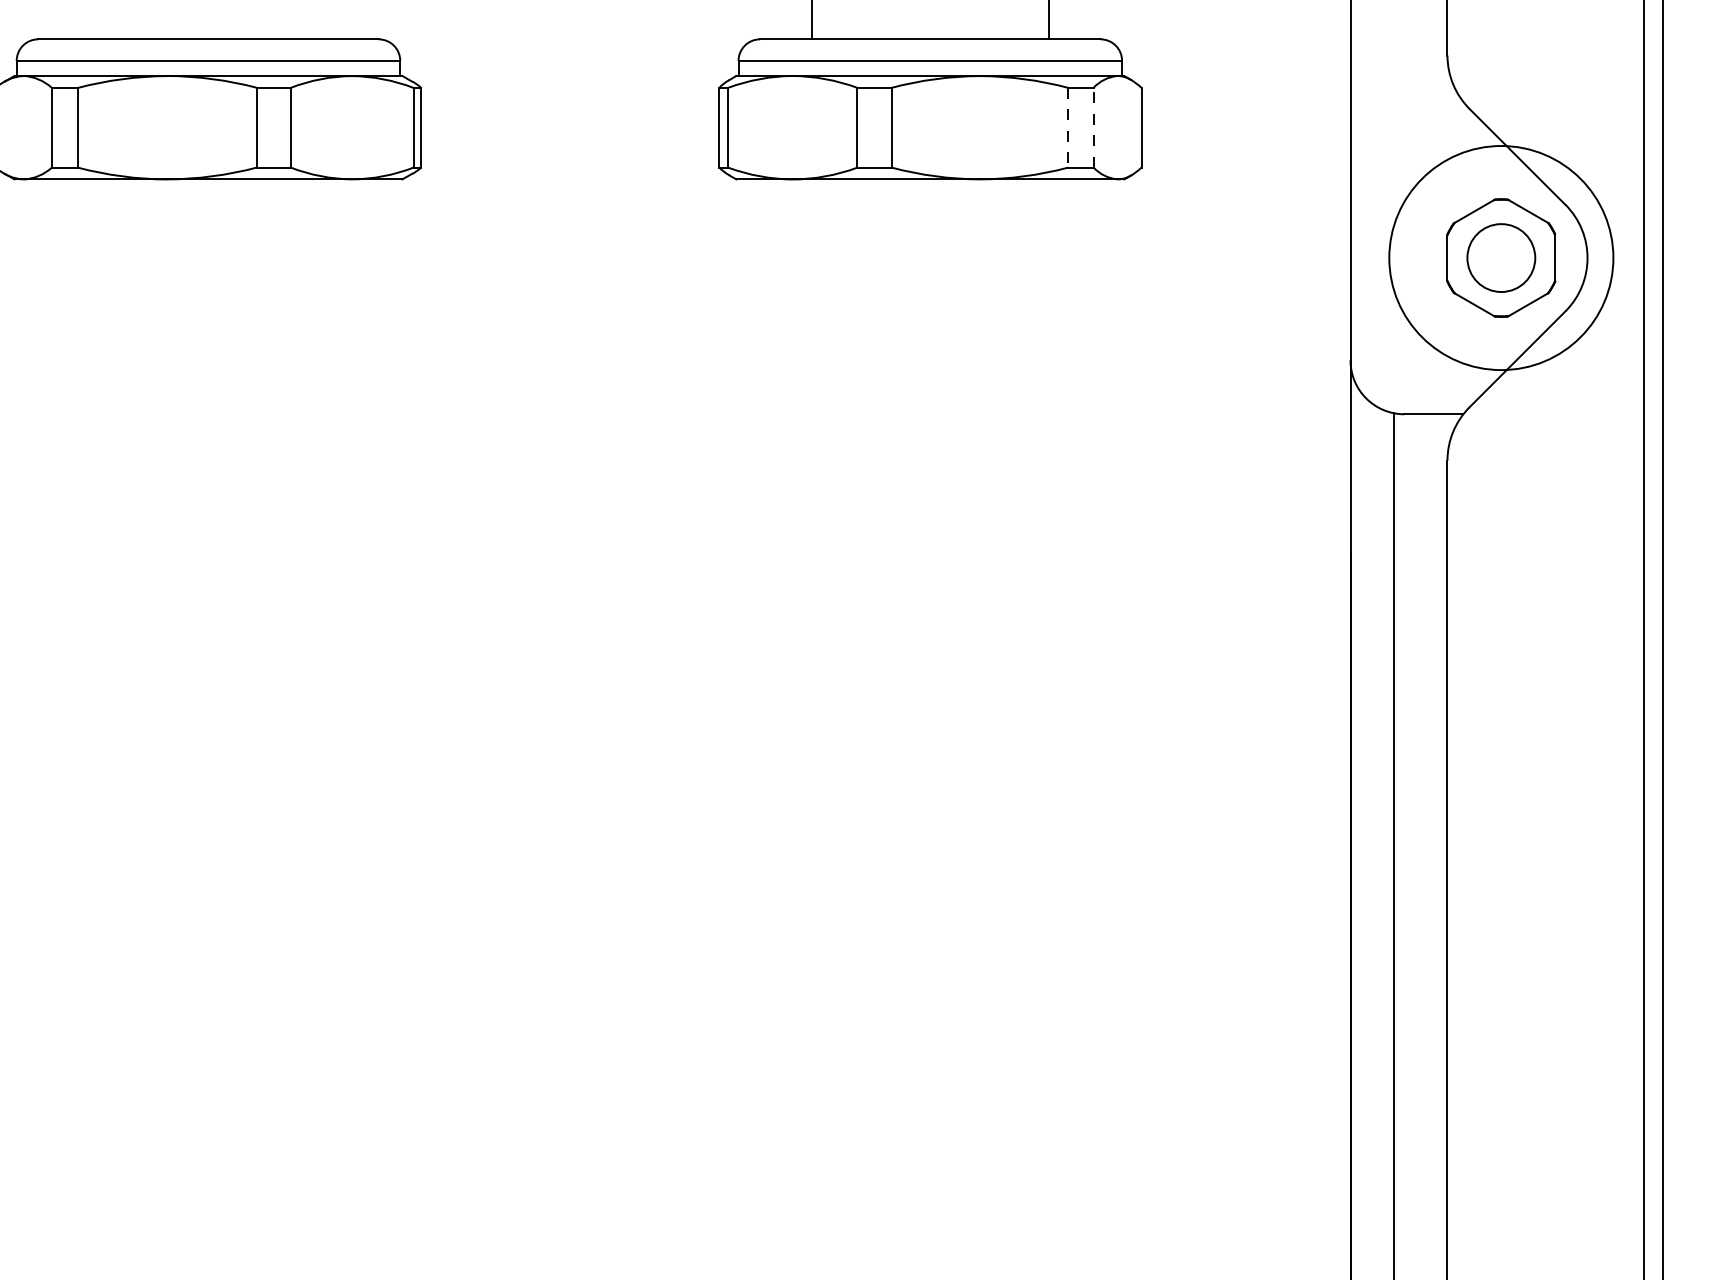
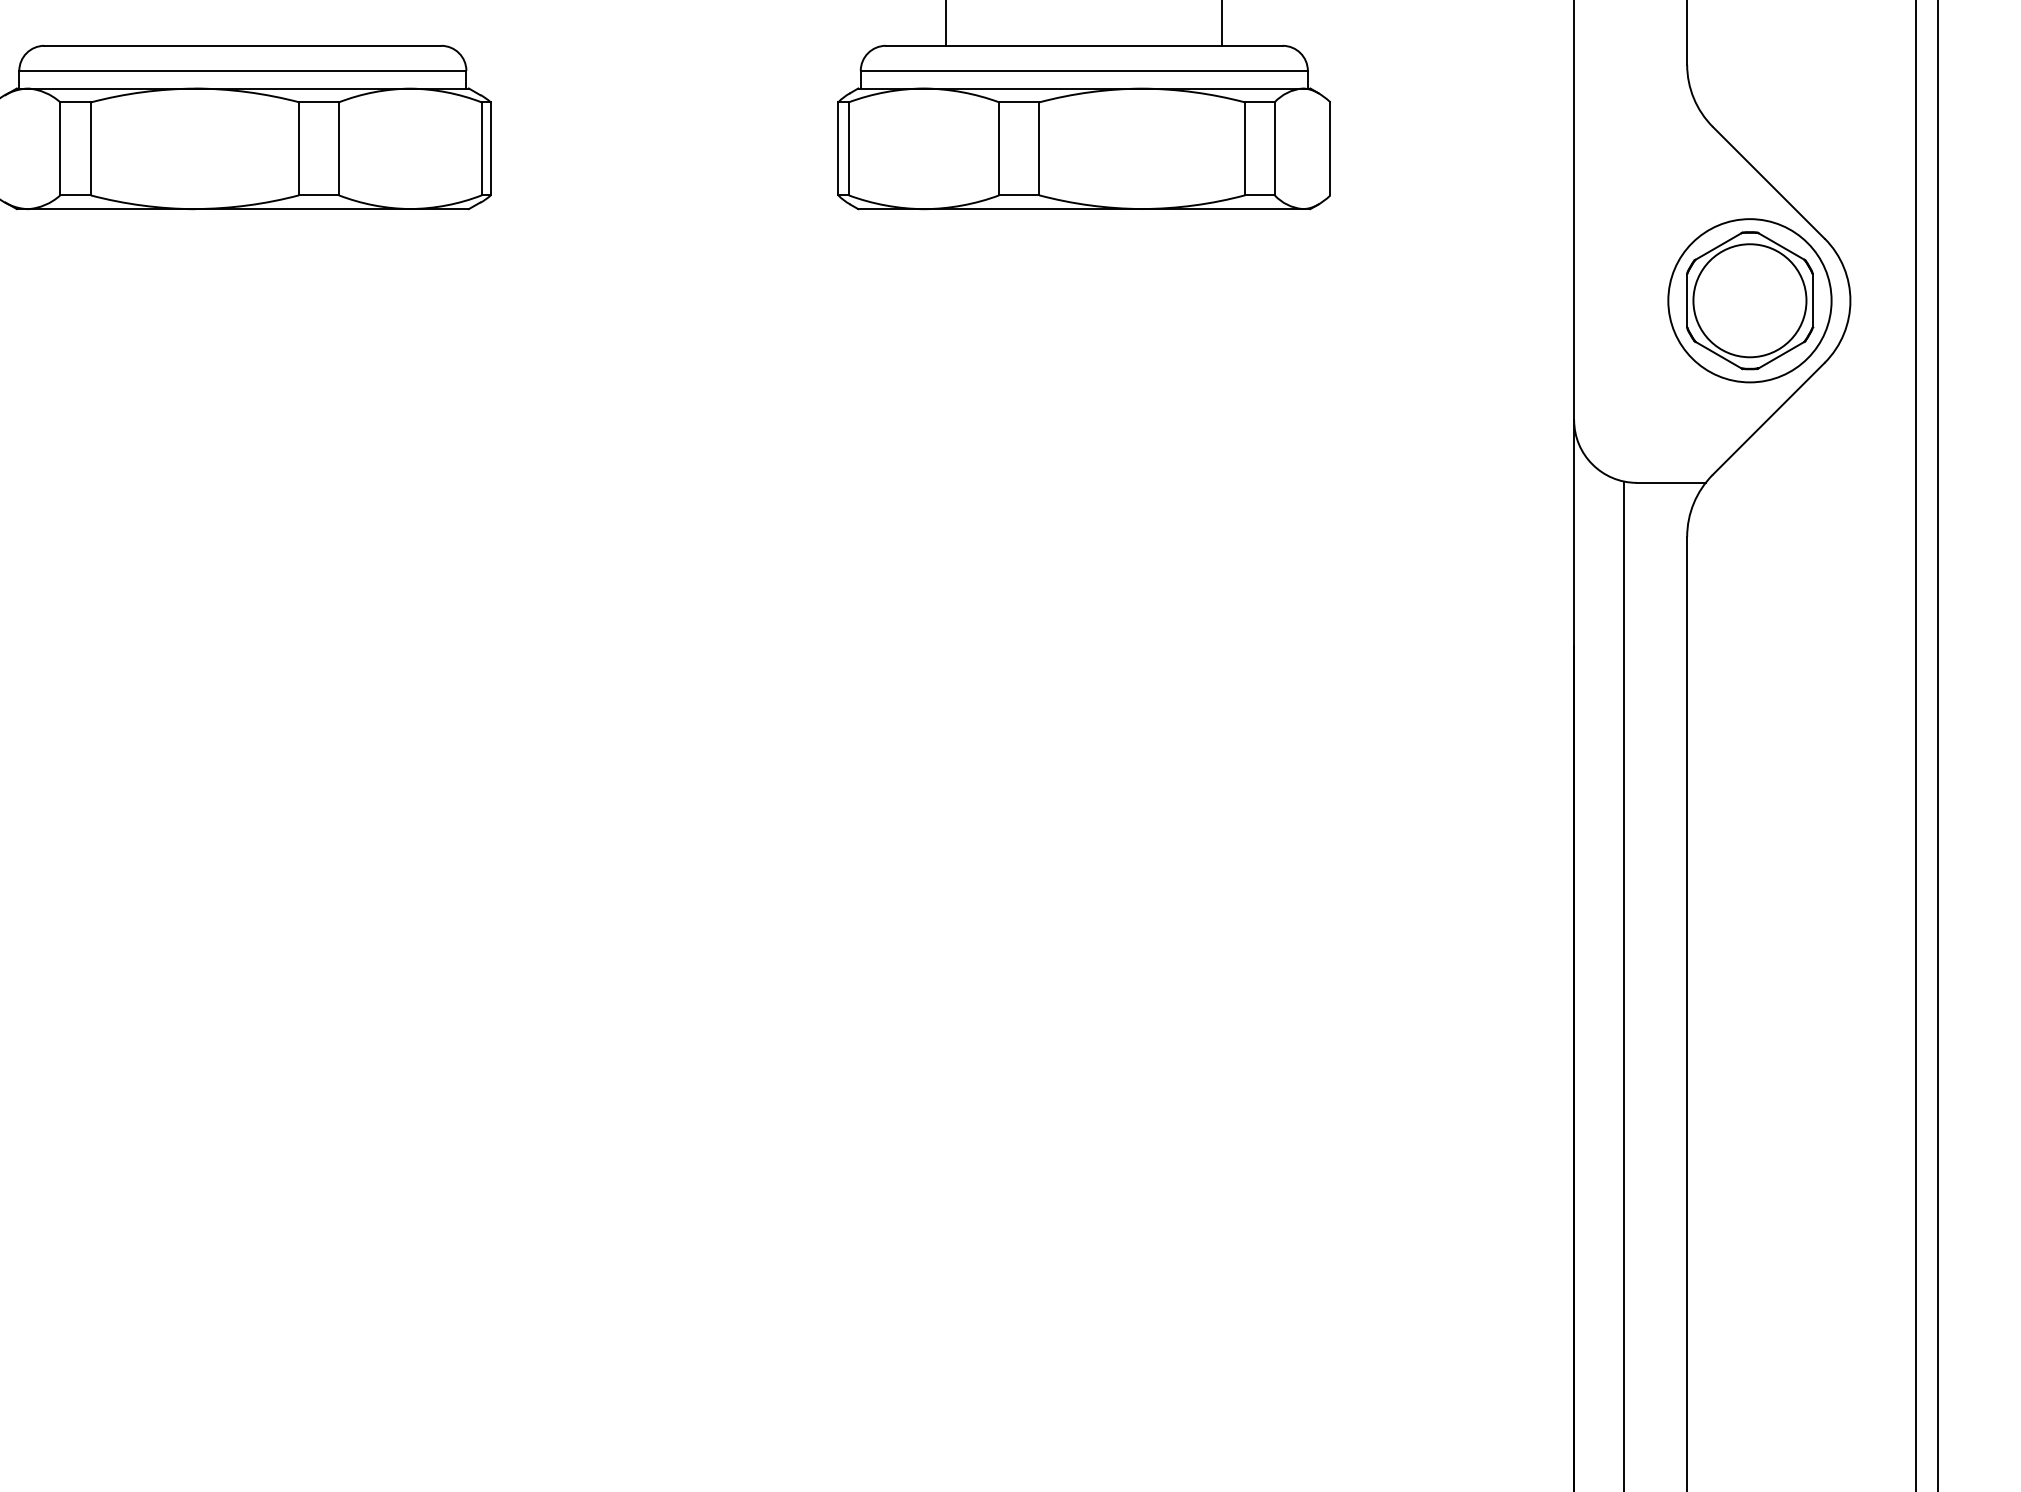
line: (1068, 127) -> (1245, 148), dashed -> solid
line: (1093, 127) -> (1274, 148), dashed -> solid
circle: (1500, 257) -> (1748, 300), size x1.43
circle: (1501, 258) -> (1750, 301), size x0.62

